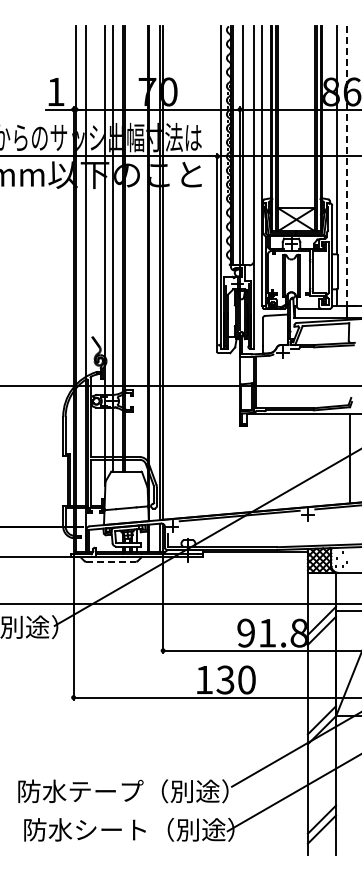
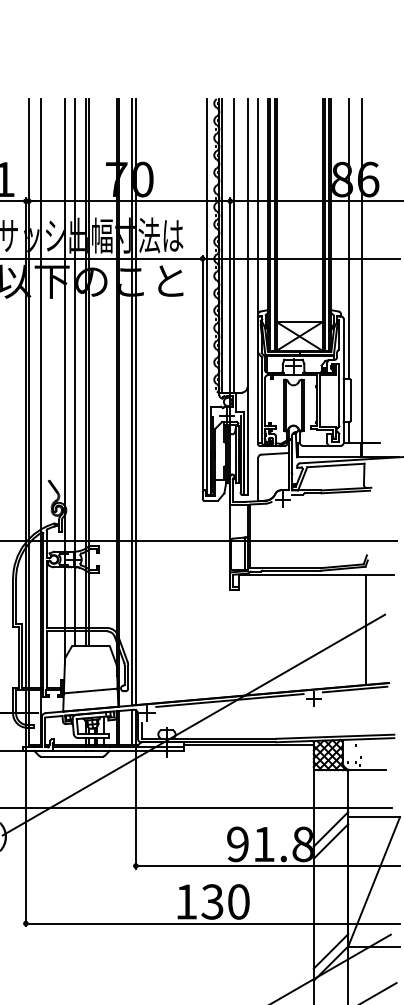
line: (347, 166) -> (362, 271), dashed -> solid
line: (111, 561) -> (72, 756), dashed -> solid

